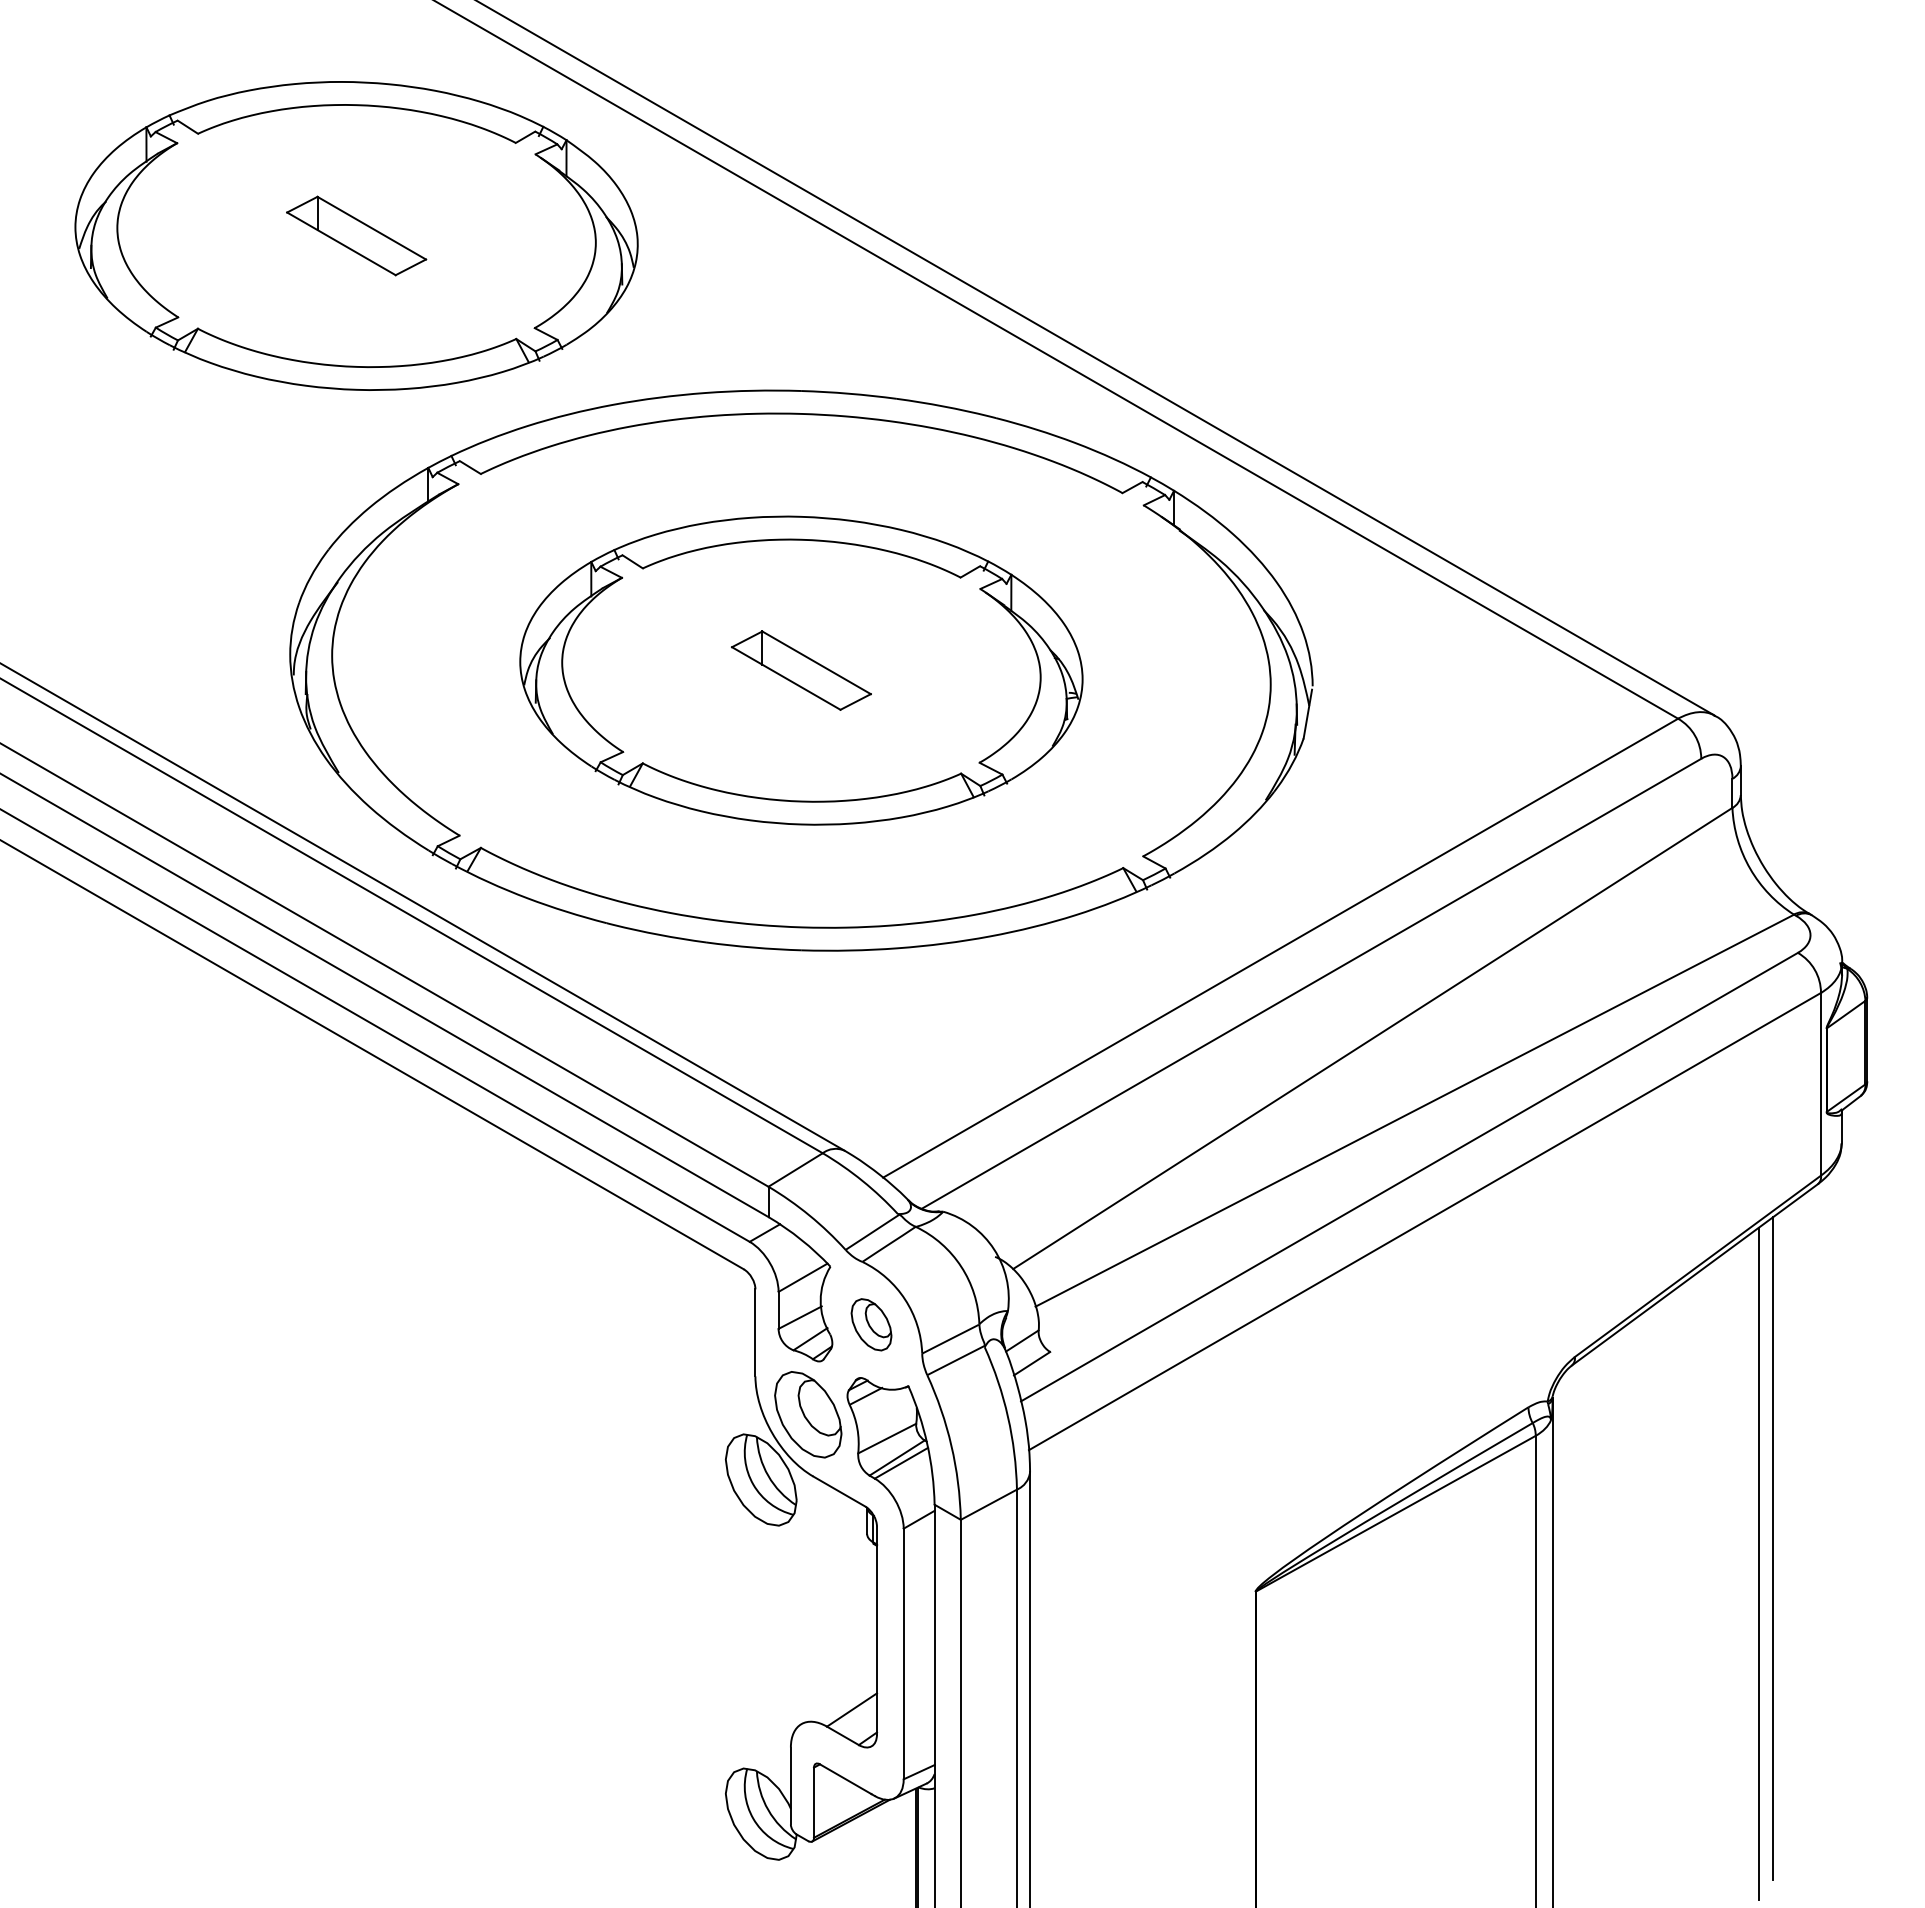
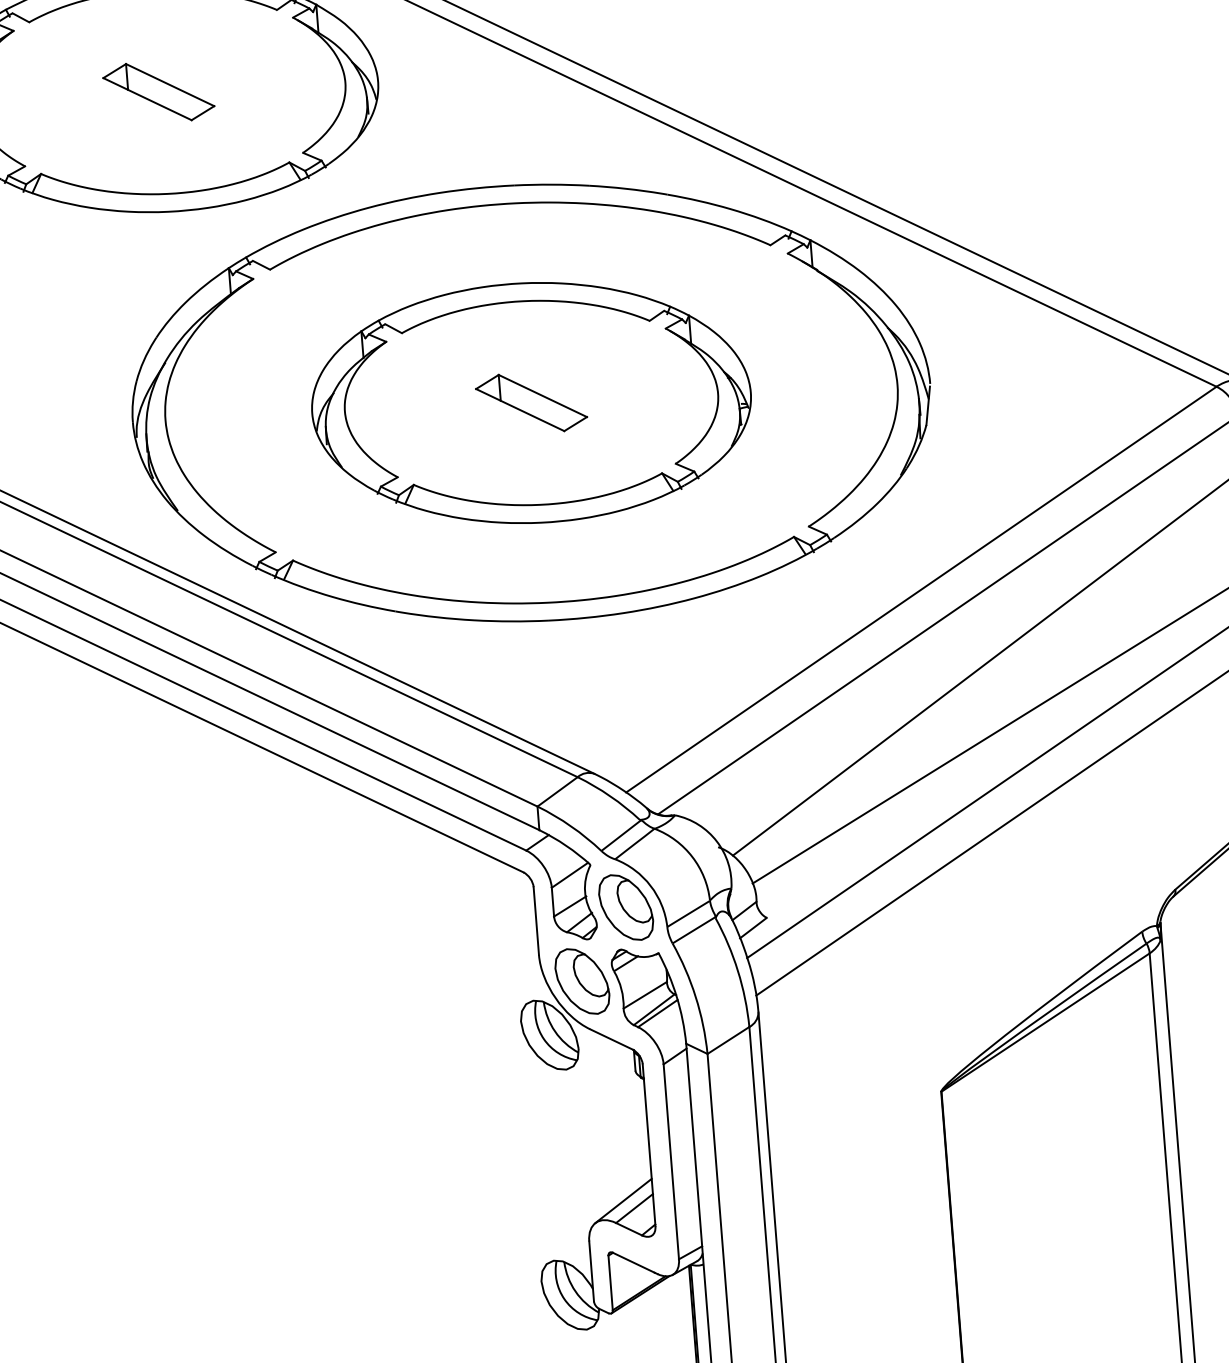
part: (871, 1324) -> (626, 907), size x1.67
line: (838, 1698) -> (623, 1200), added

